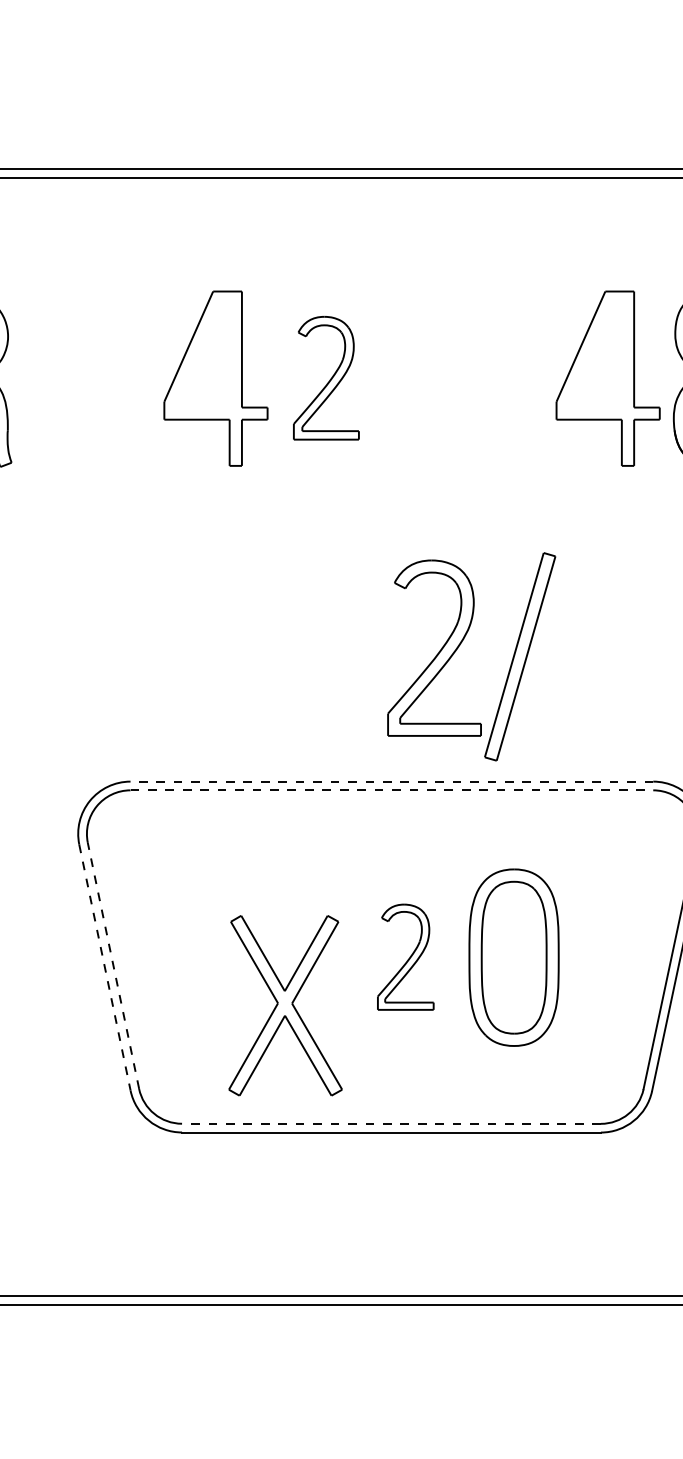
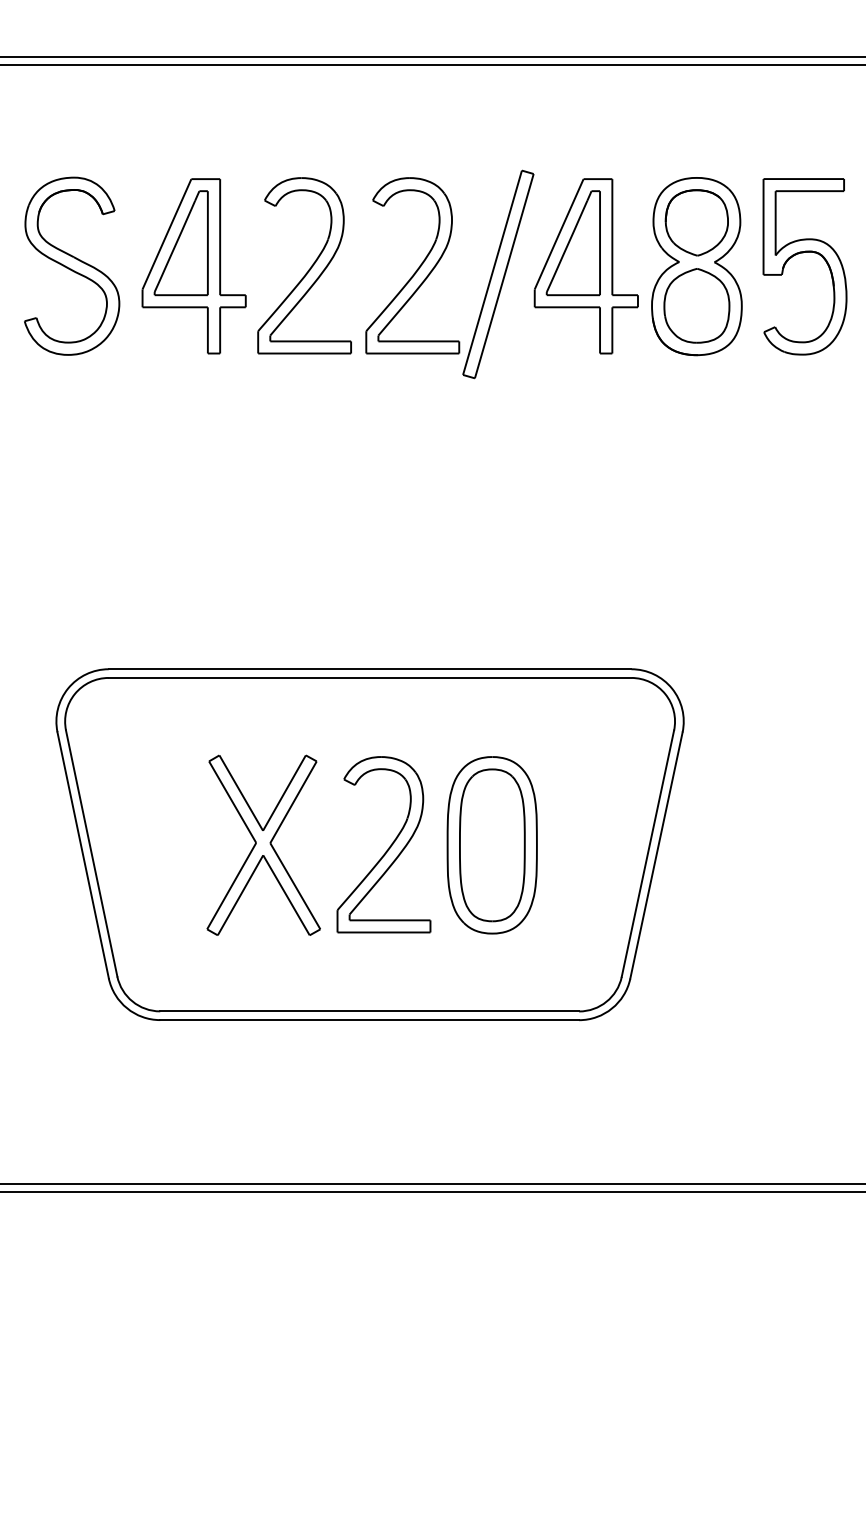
part: (202, 355) -> (180, 243), added
part: (594, 355) -> (572, 243), added
part: (94, 377) -> (72, 265), added
part: (326, 377) -> (304, 265), size x1.43
part: (458, 648) -> (436, 266), moved
line: (391, 781) -> (369, 669), dashed -> solid
line: (392, 789) -> (370, 677), dashed -> solid
part: (405, 956) -> (383, 844), size x1.67
line: (113, 965) -> (91, 853), dashed -> solid
line: (105, 967) -> (83, 855), dashed -> solid
part: (285, 1004) -> (263, 844), moved
line: (391, 1123) -> (369, 1011), dashed -> solid

